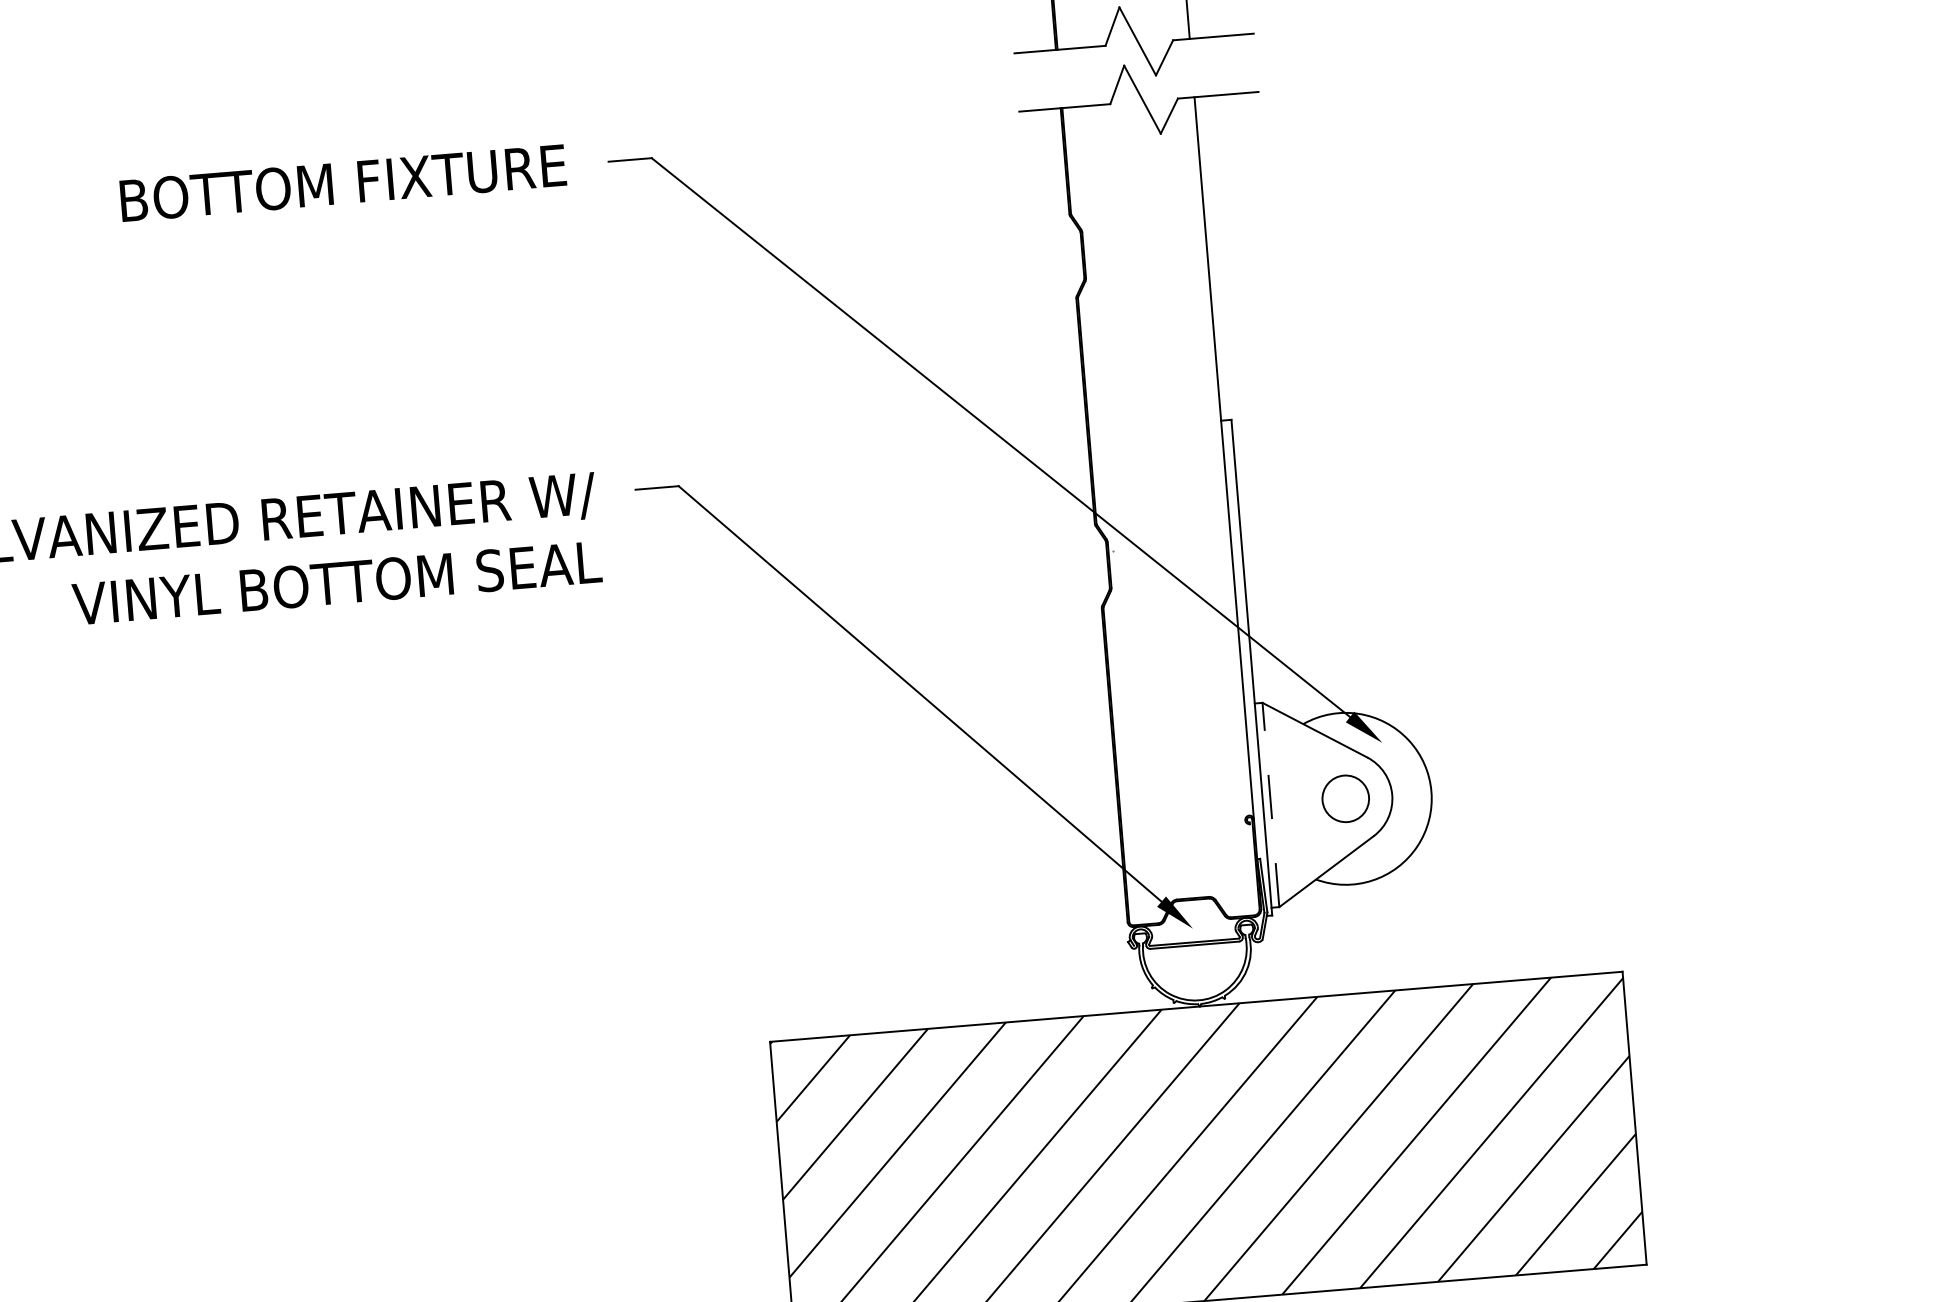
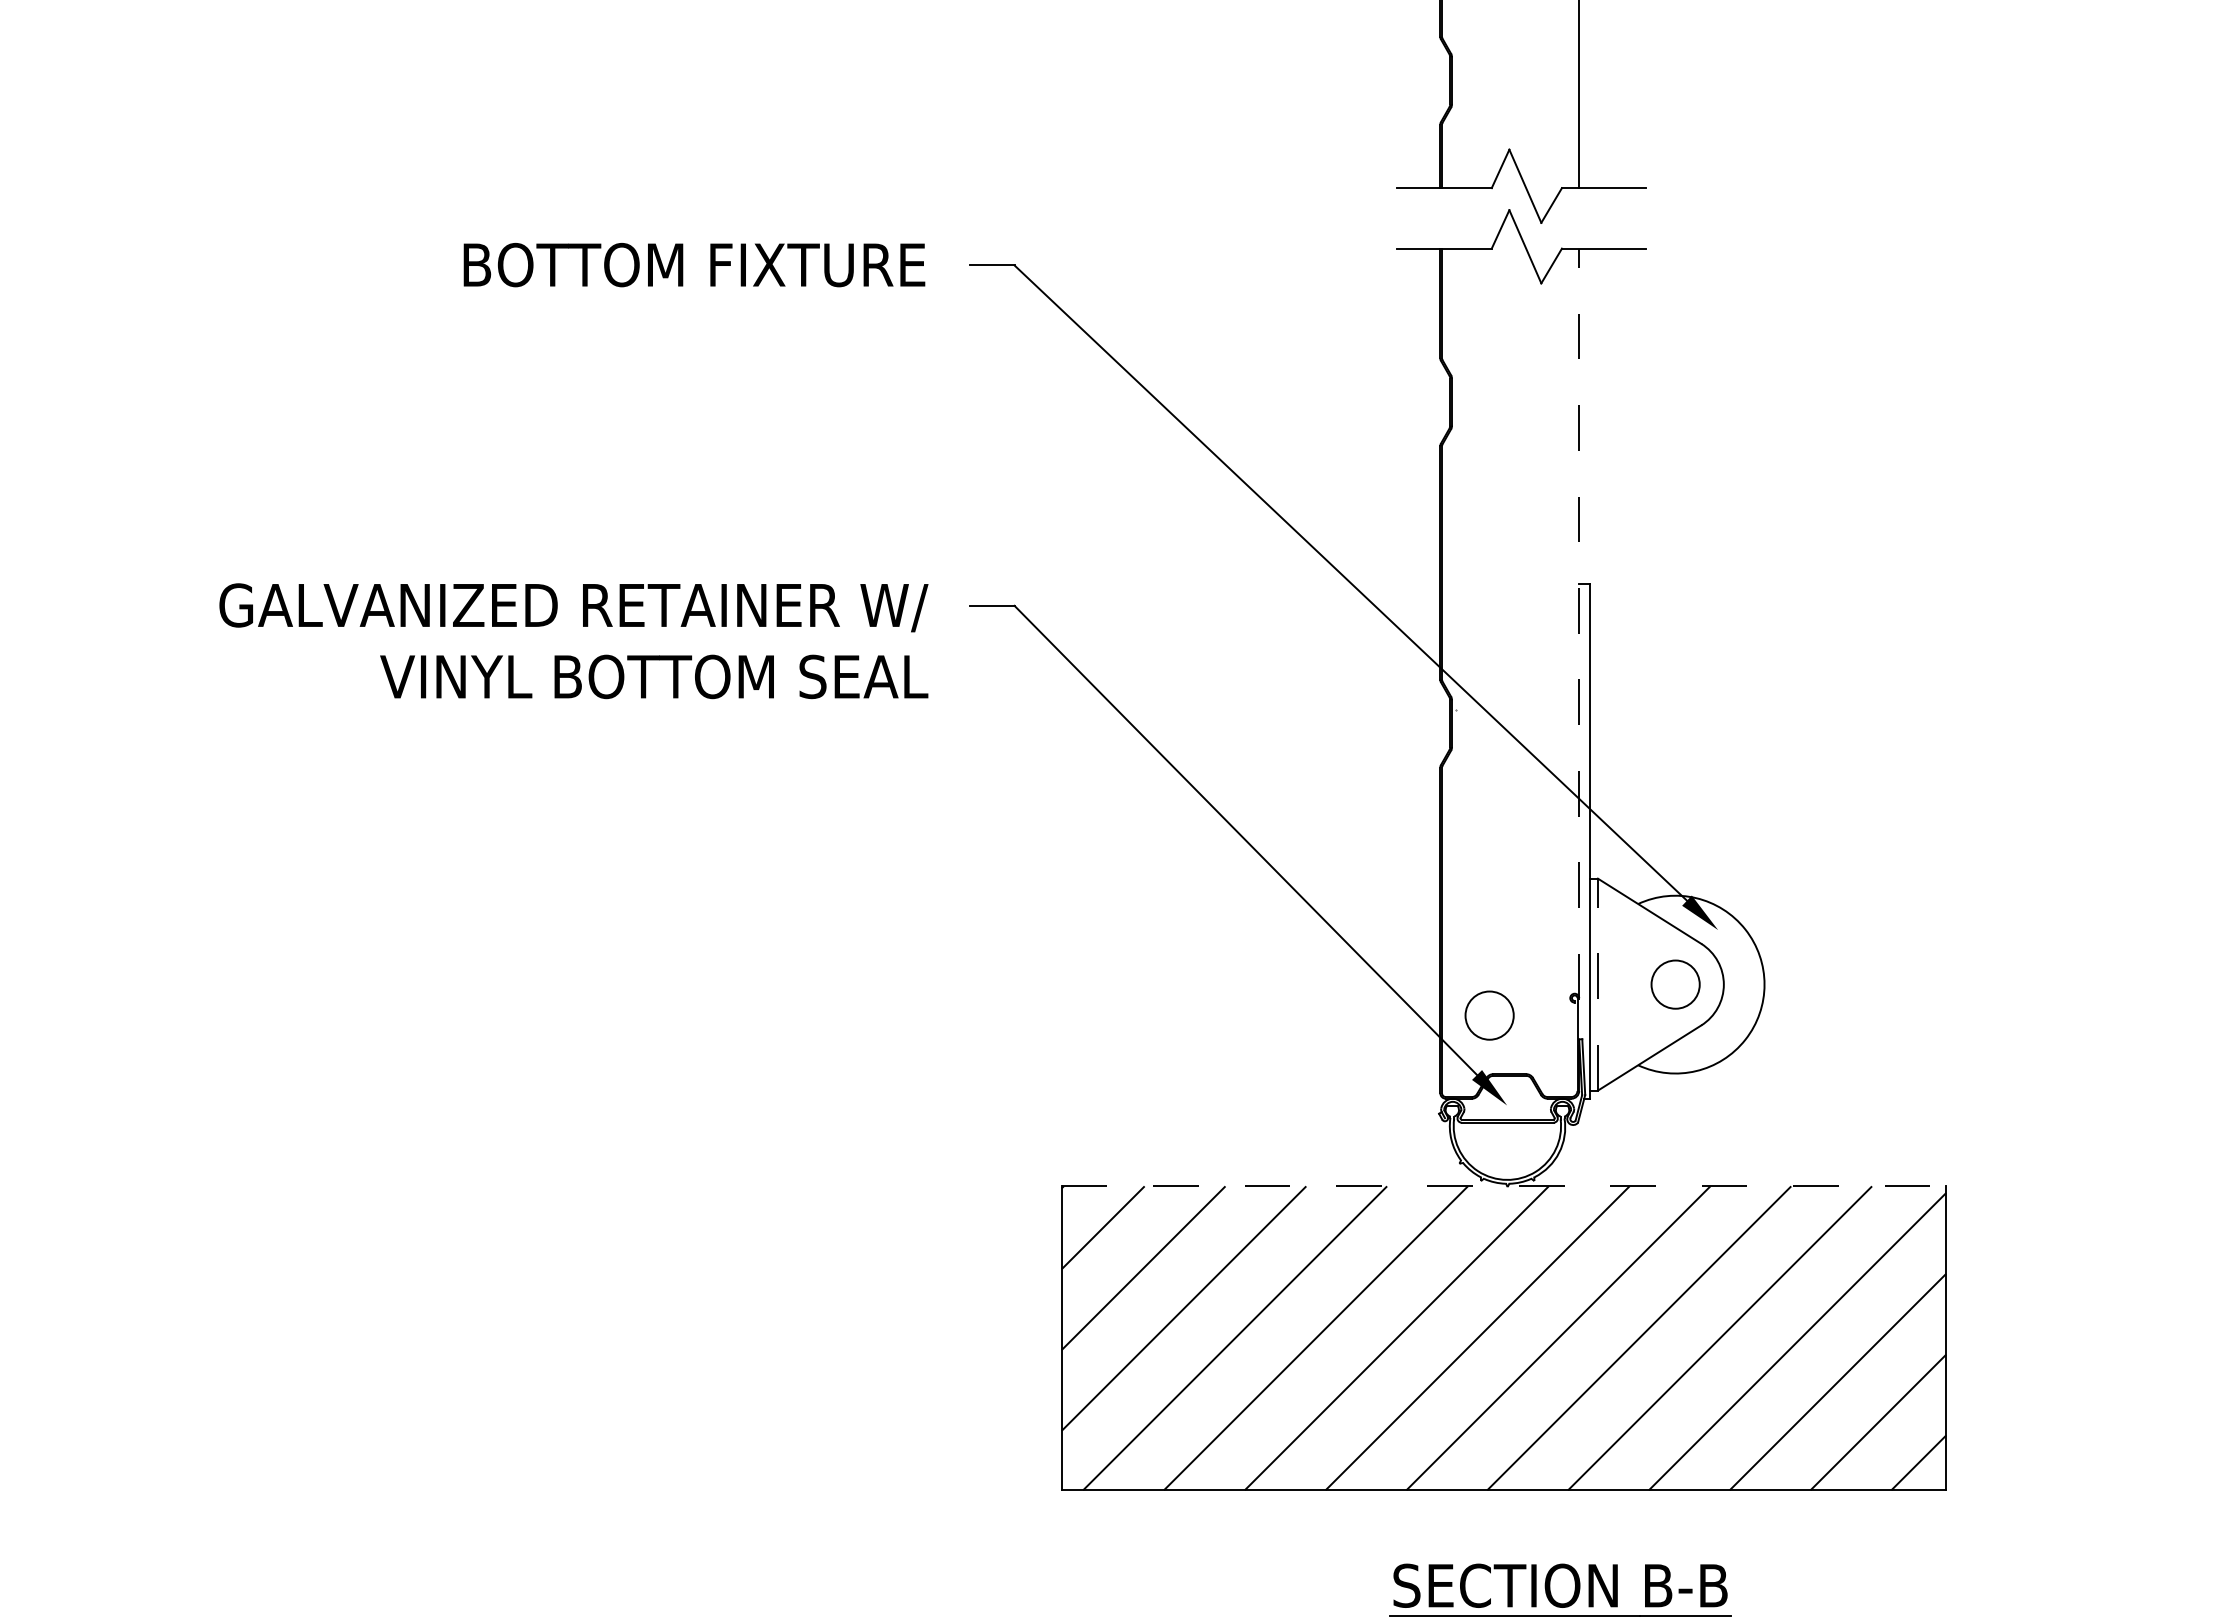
line: (1228, 502) -> (1579, 669), solid -> dashed
circle: (1168, 843) -> (1489, 1015), added
line: (1196, 1006) -> (1504, 1186), solid -> dashed

